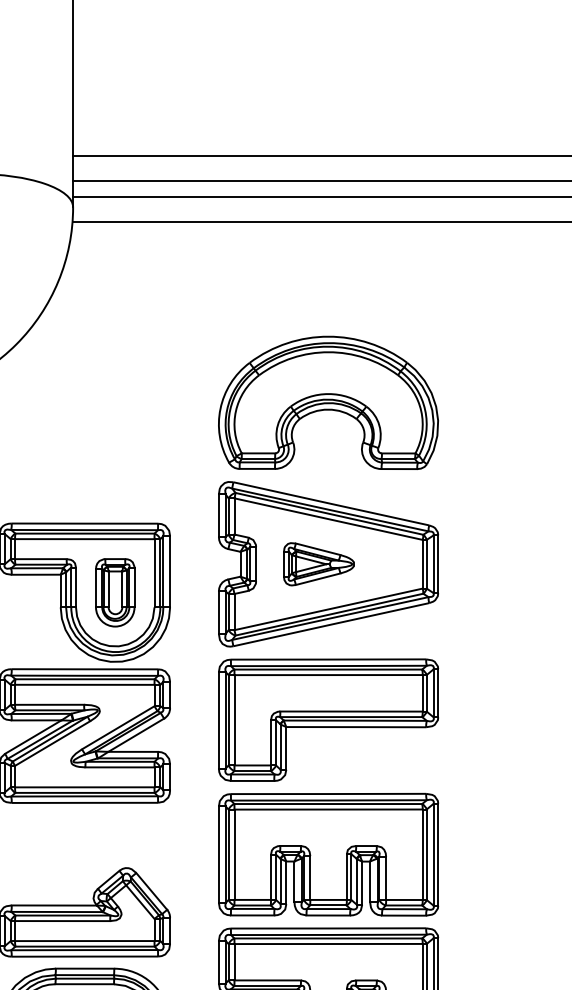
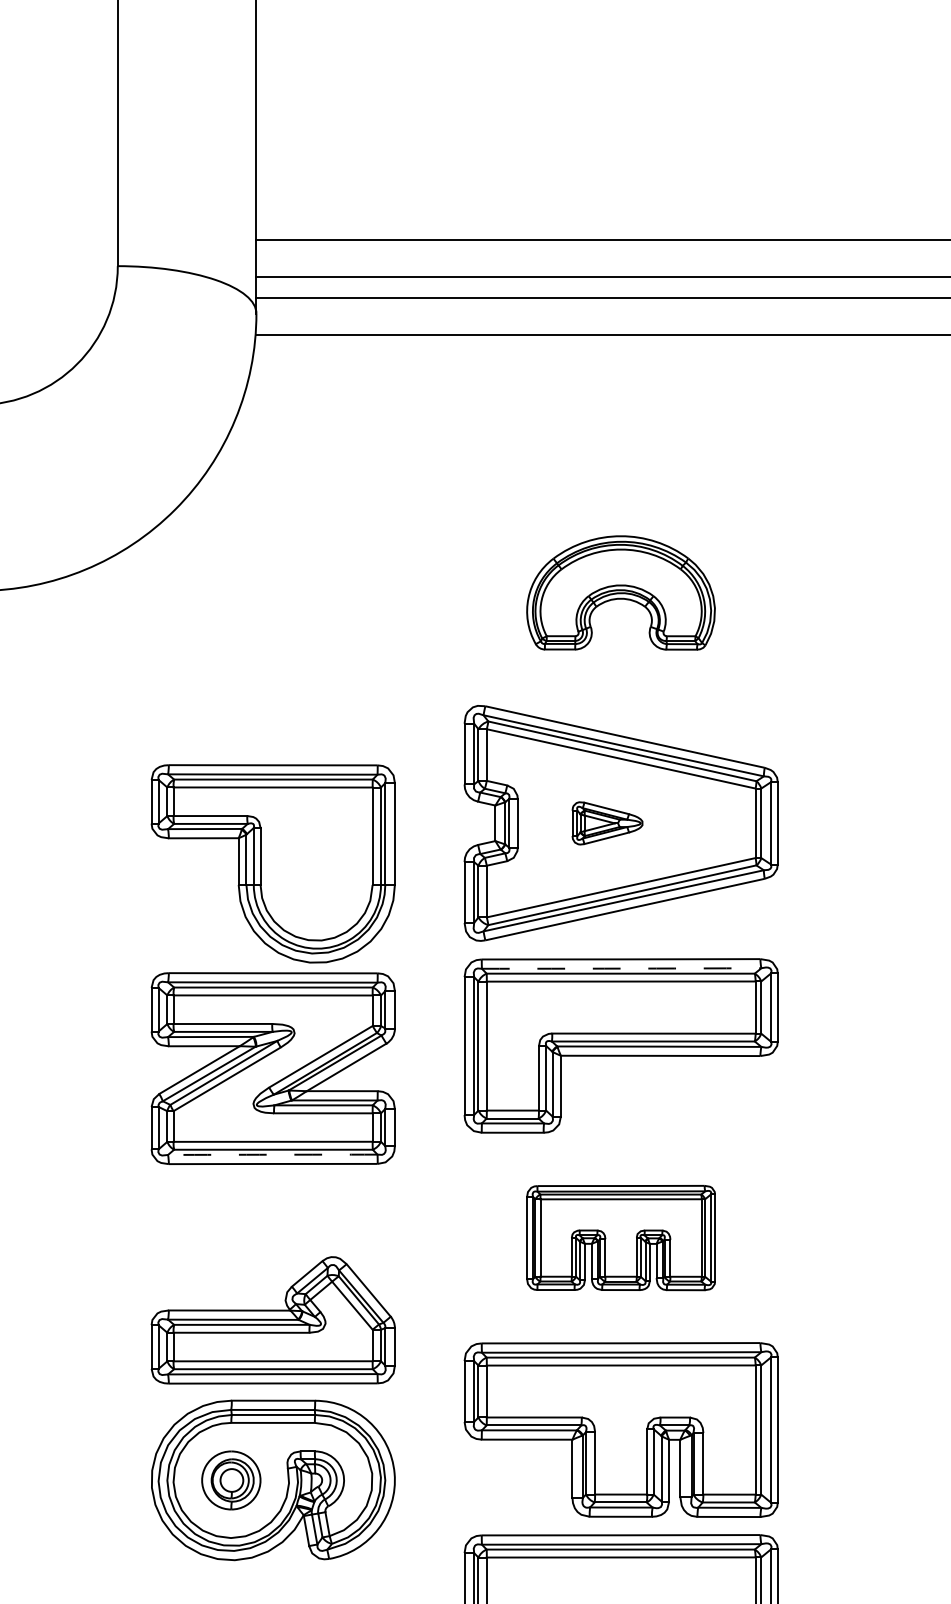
part: (328, 402) -> (620, 592), size x0.6
part: (319, 564) -> (607, 823), size x0.7
part: (115, 593) -> (316, 864), removed
arc: (328, 665) -> (621, 968), solid -> dashed
arc: (84, 796) -> (272, 1154), solid -> dashed
part: (328, 854) -> (620, 1237), size x0.6

